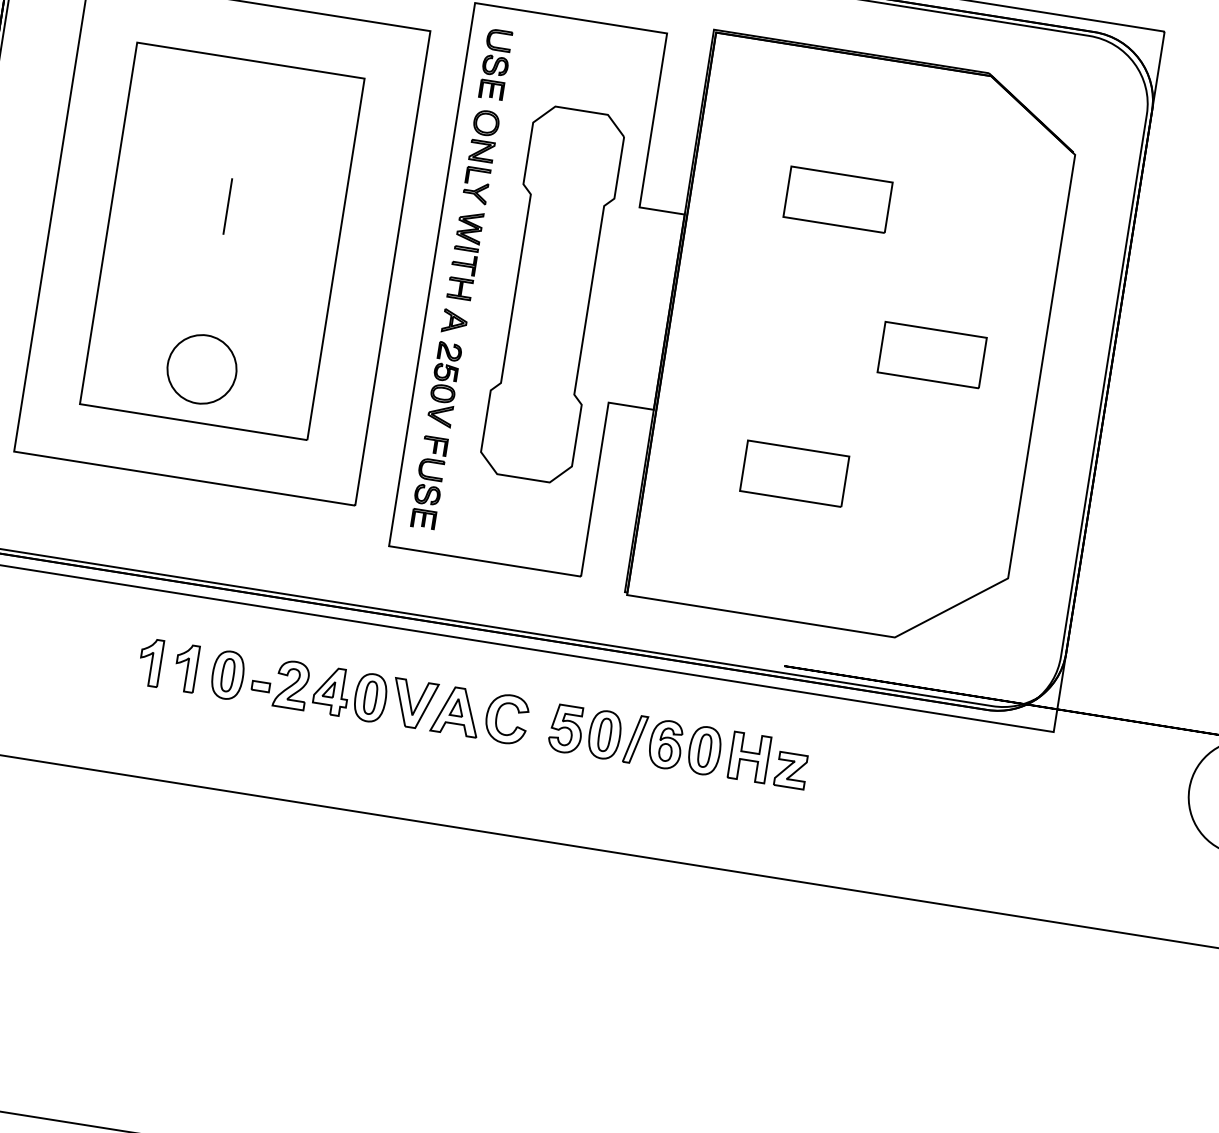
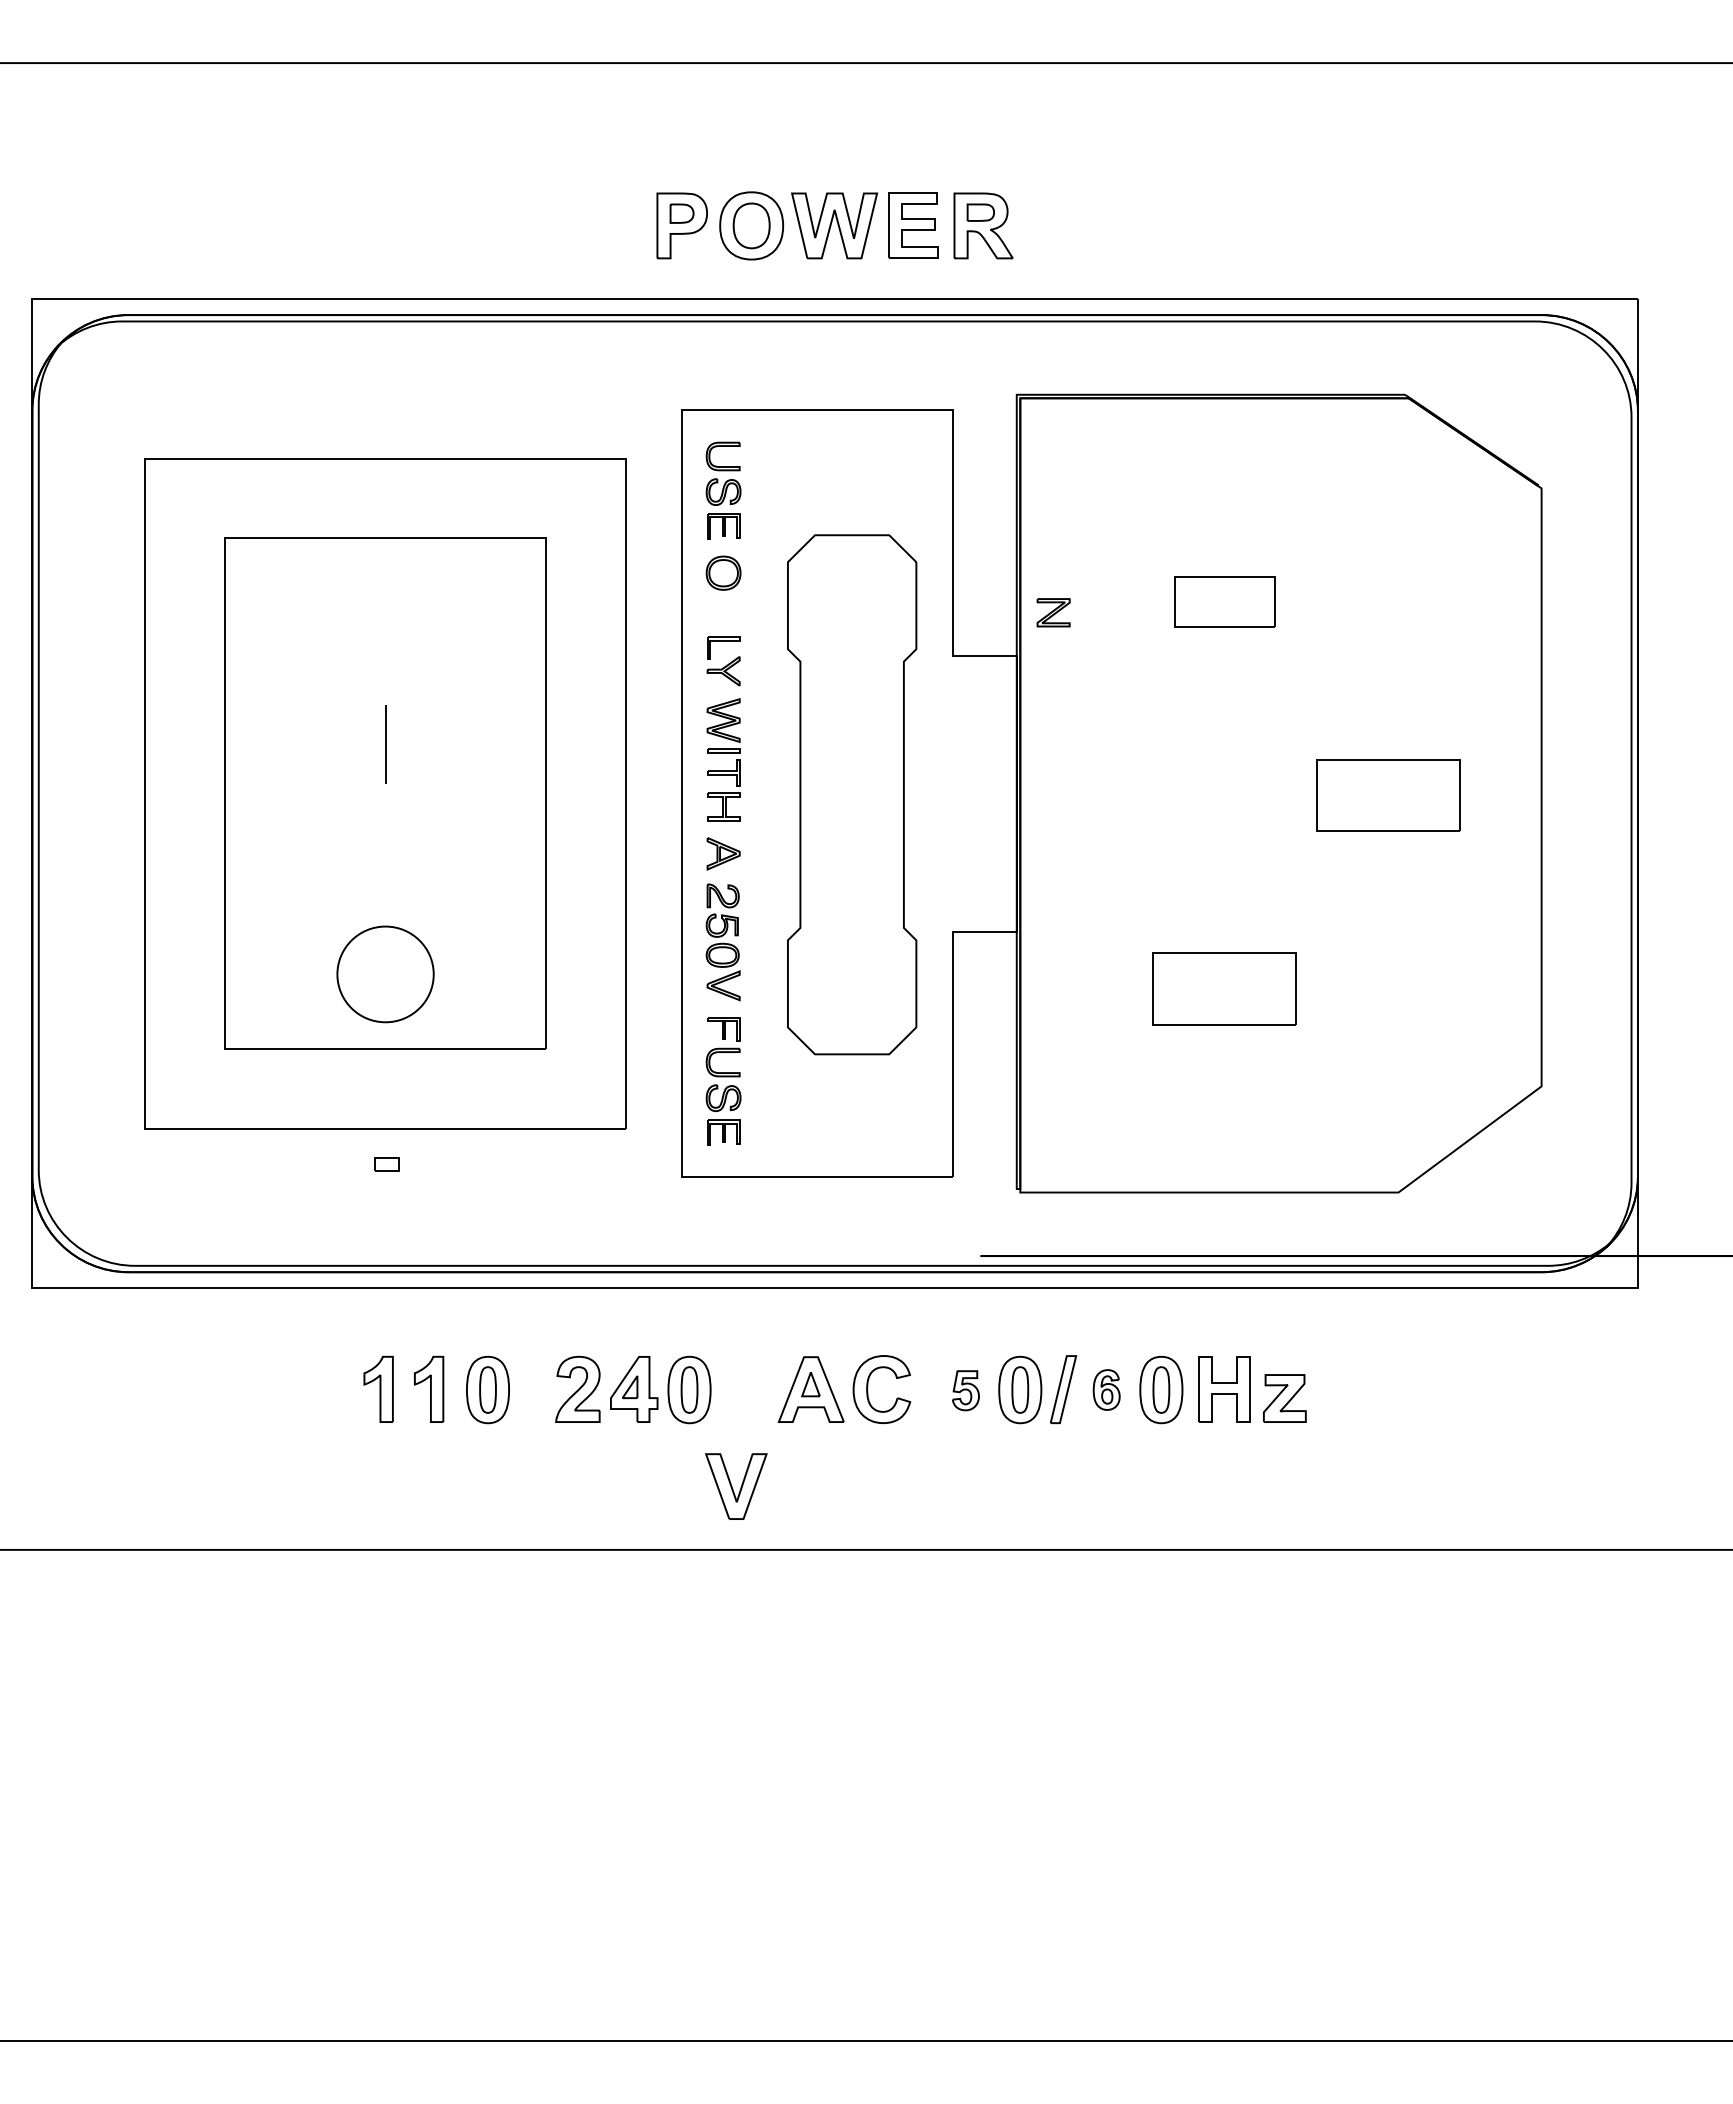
part: (481, 151) -> (1053, 612), moved
part: (837, 199) -> (1224, 601), size x0.7
part: (260, 686) -> (386, 1164), moved
part: (413, 704) -> (736, 1486), moved
part: (566, 729) -> (965, 1390), size x0.6
part: (666, 744) -> (1106, 1389), size x0.6

